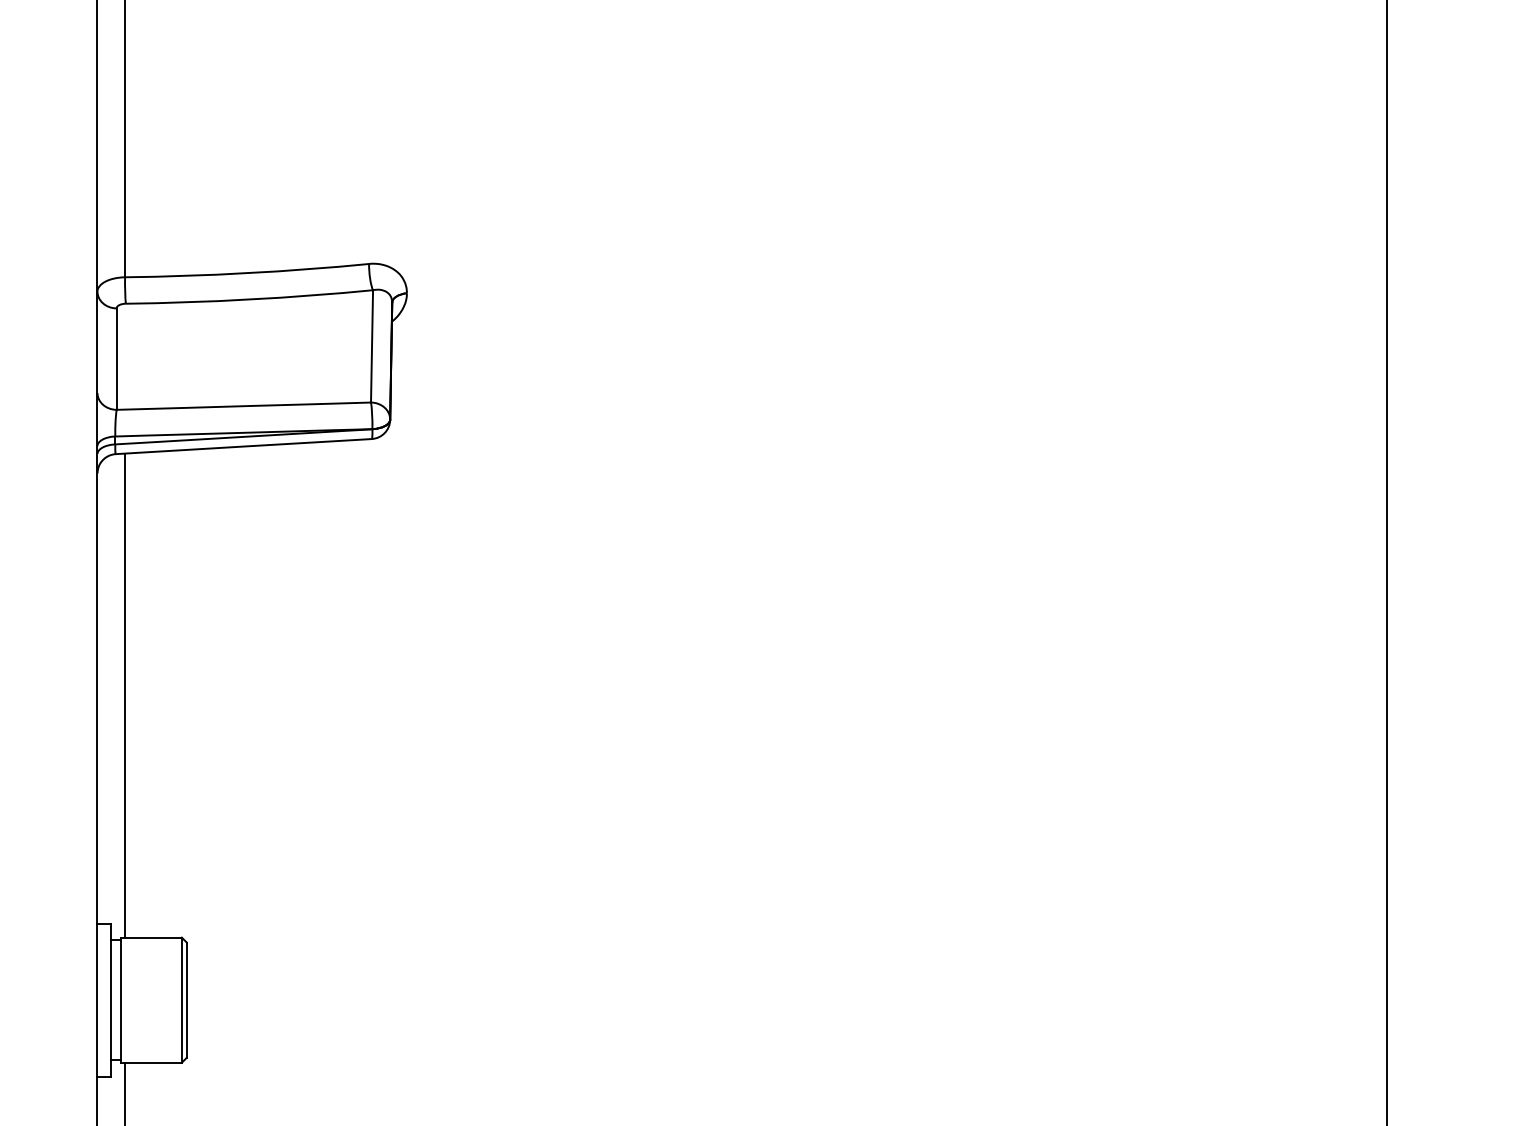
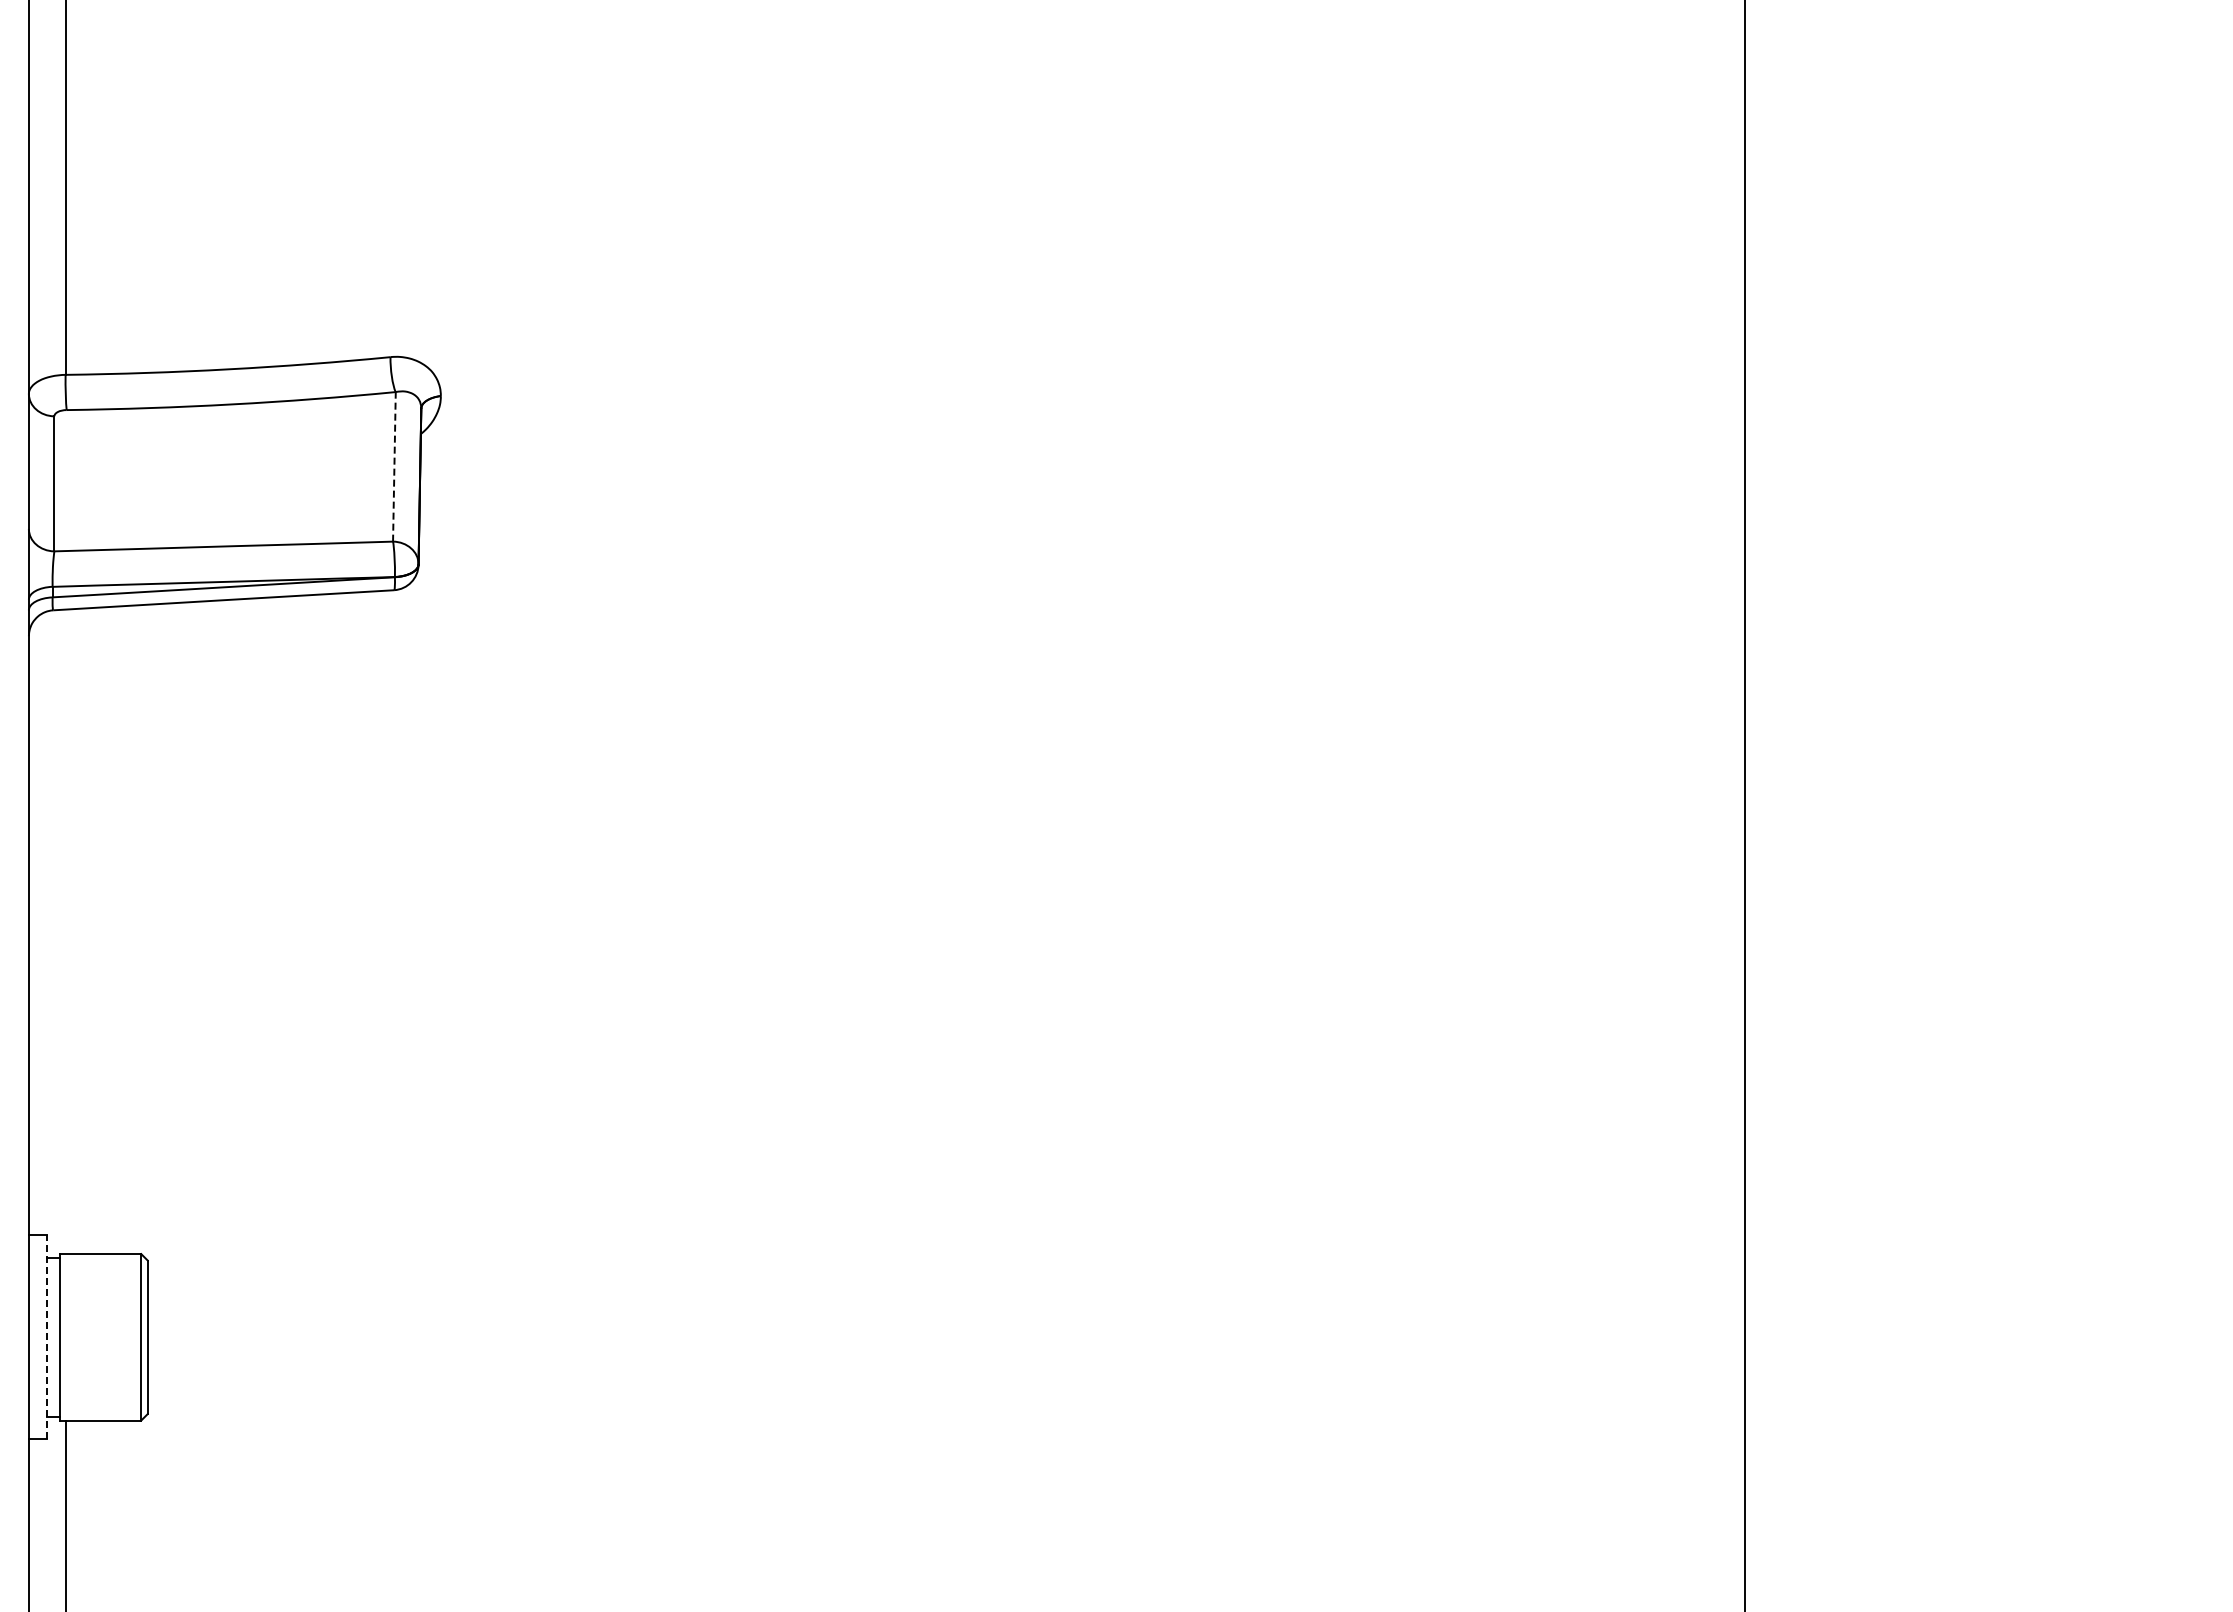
line: (372, 346) -> (394, 466), solid -> dashed
line: (124, 695) -> (65, 931), removed
line: (110, 999) -> (46, 1336), solid -> dashed

